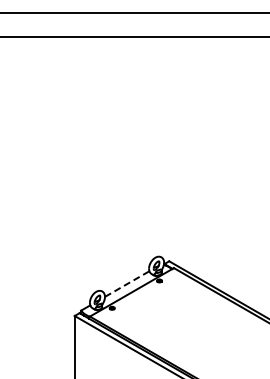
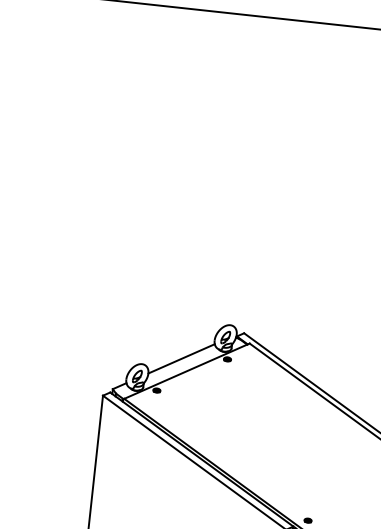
line: (127, 284) -> (181, 359), dashed -> solid

